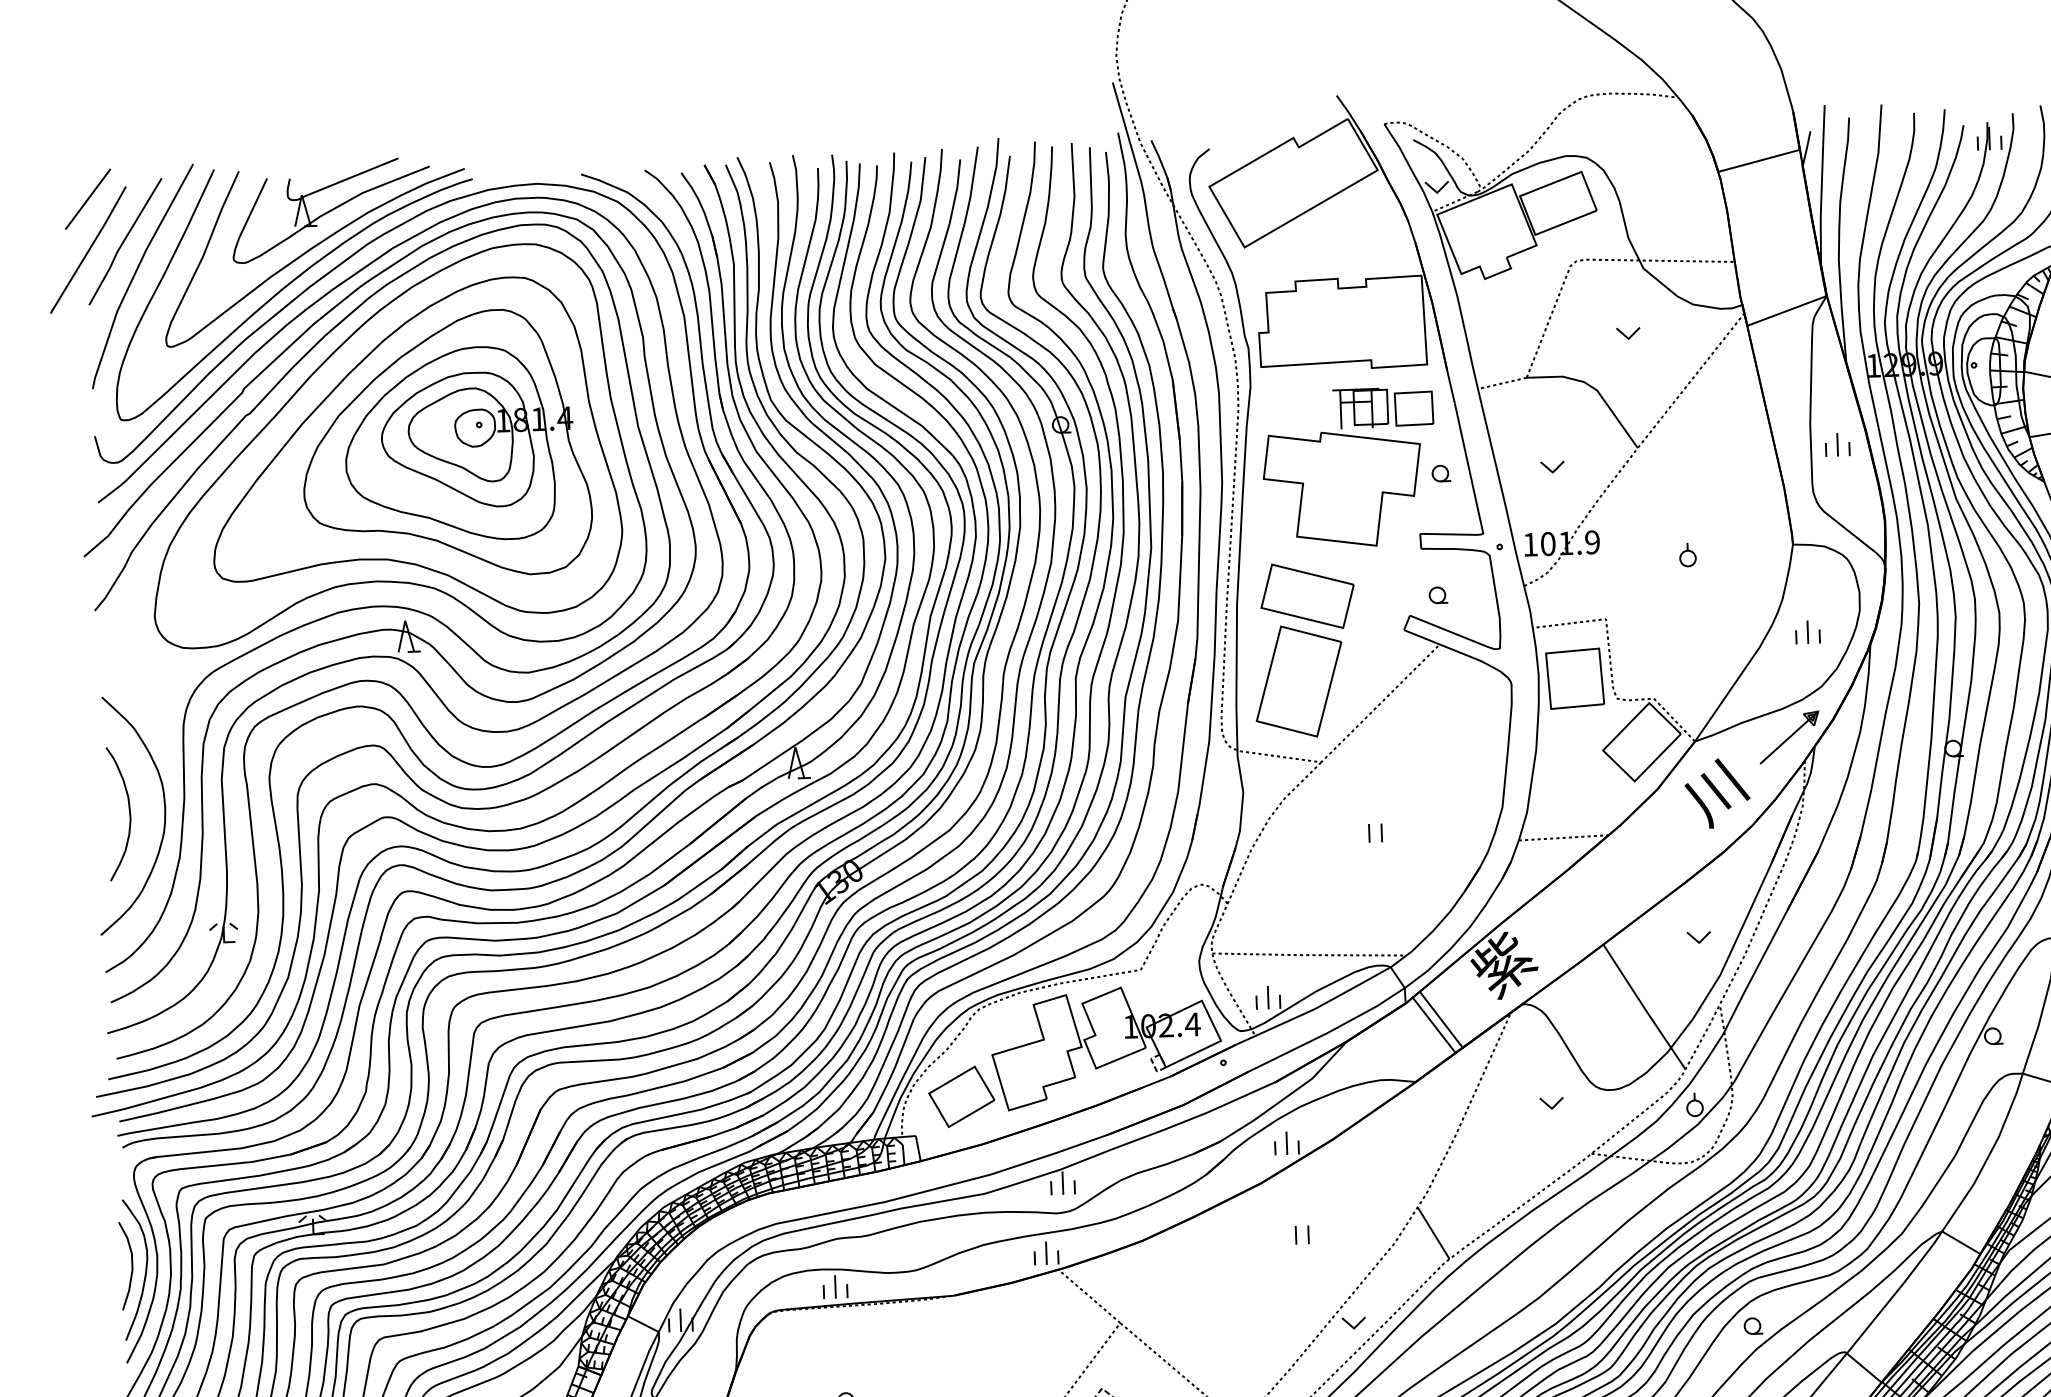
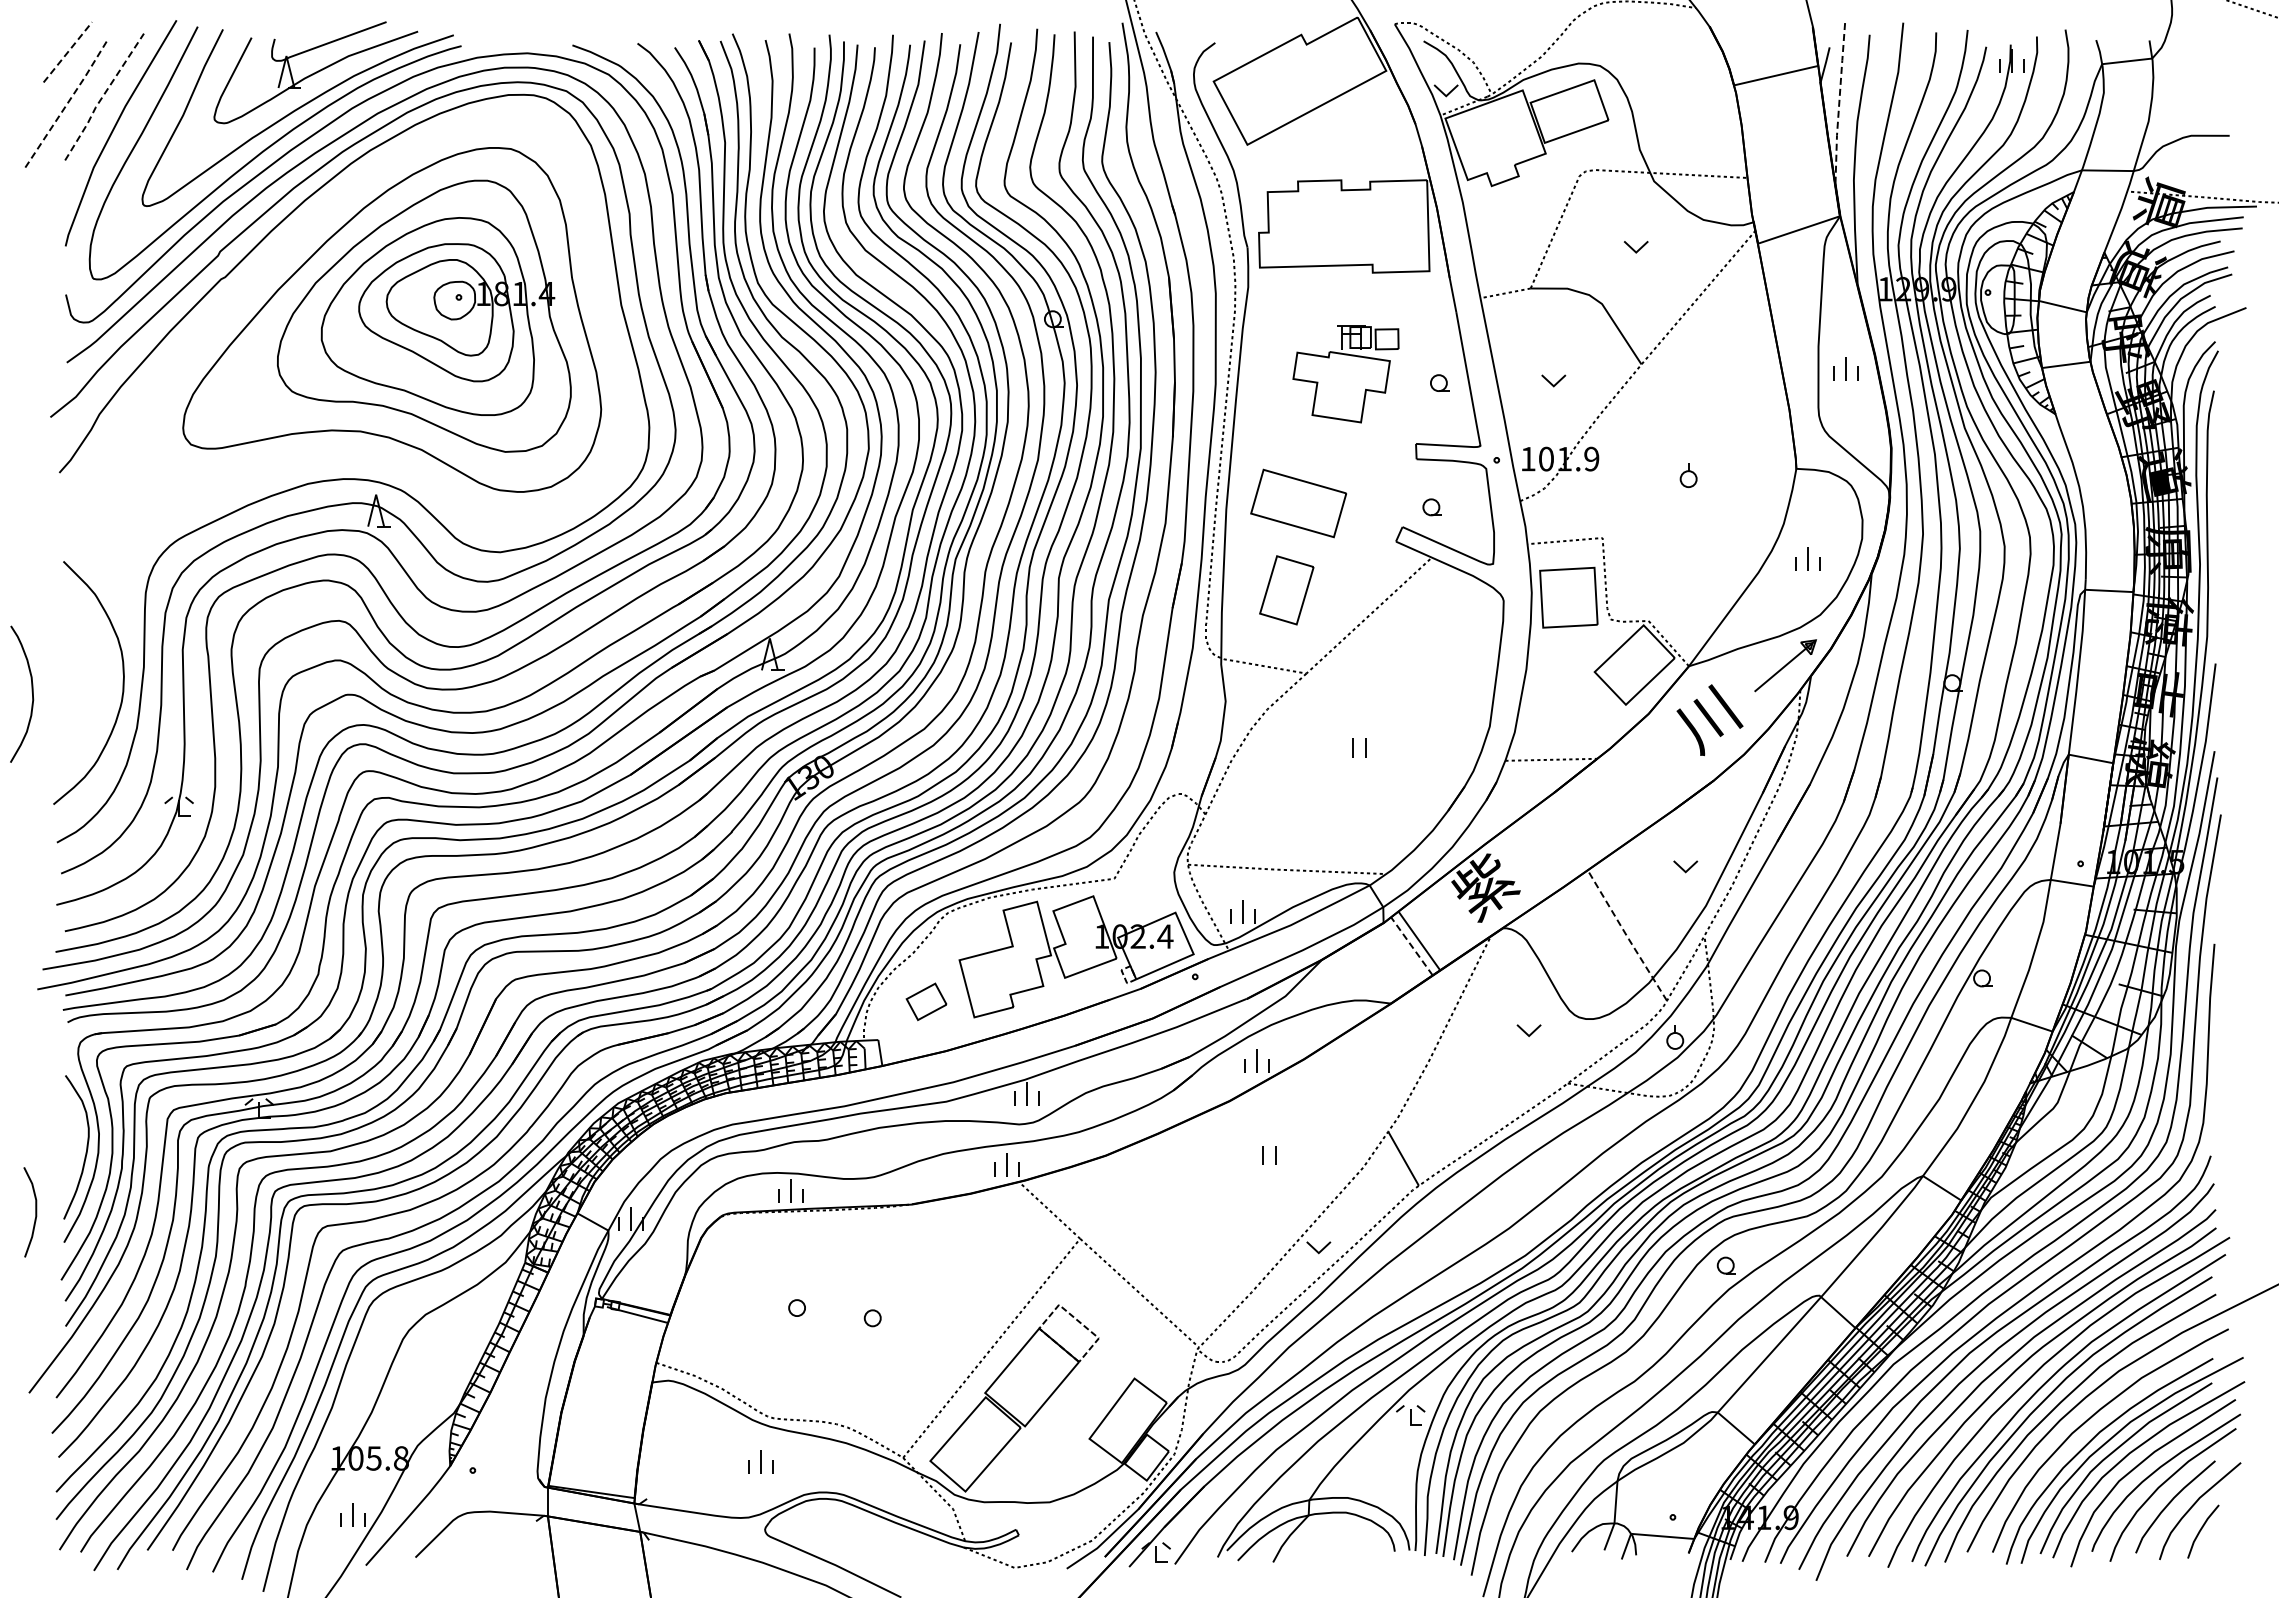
line: (1821, 183) -> (1839, 101), solid -> dashed
line: (87, 199) -> (67, 52), solid -> dashed
line: (123, 242) -> (102, 97), solid -> dashed
line: (89, 249) -> (67, 103), solid -> dashed
part: (395, 447) -> (372, 317), removed
part: (1348, 468) -> (1345, 374), size x0.6
part: (1298, 681) -> (1286, 590), size x0.6
curve: (128, 811) -> (31, 692), moved
line: (1644, 1008) -> (1627, 937), solid -> dashed
line: (1433, 1025) -> (1411, 946), solid -> dashed
part: (961, 1096) -> (926, 1001), size x0.6
curve: (131, 1266) -> (35, 1212), moved

